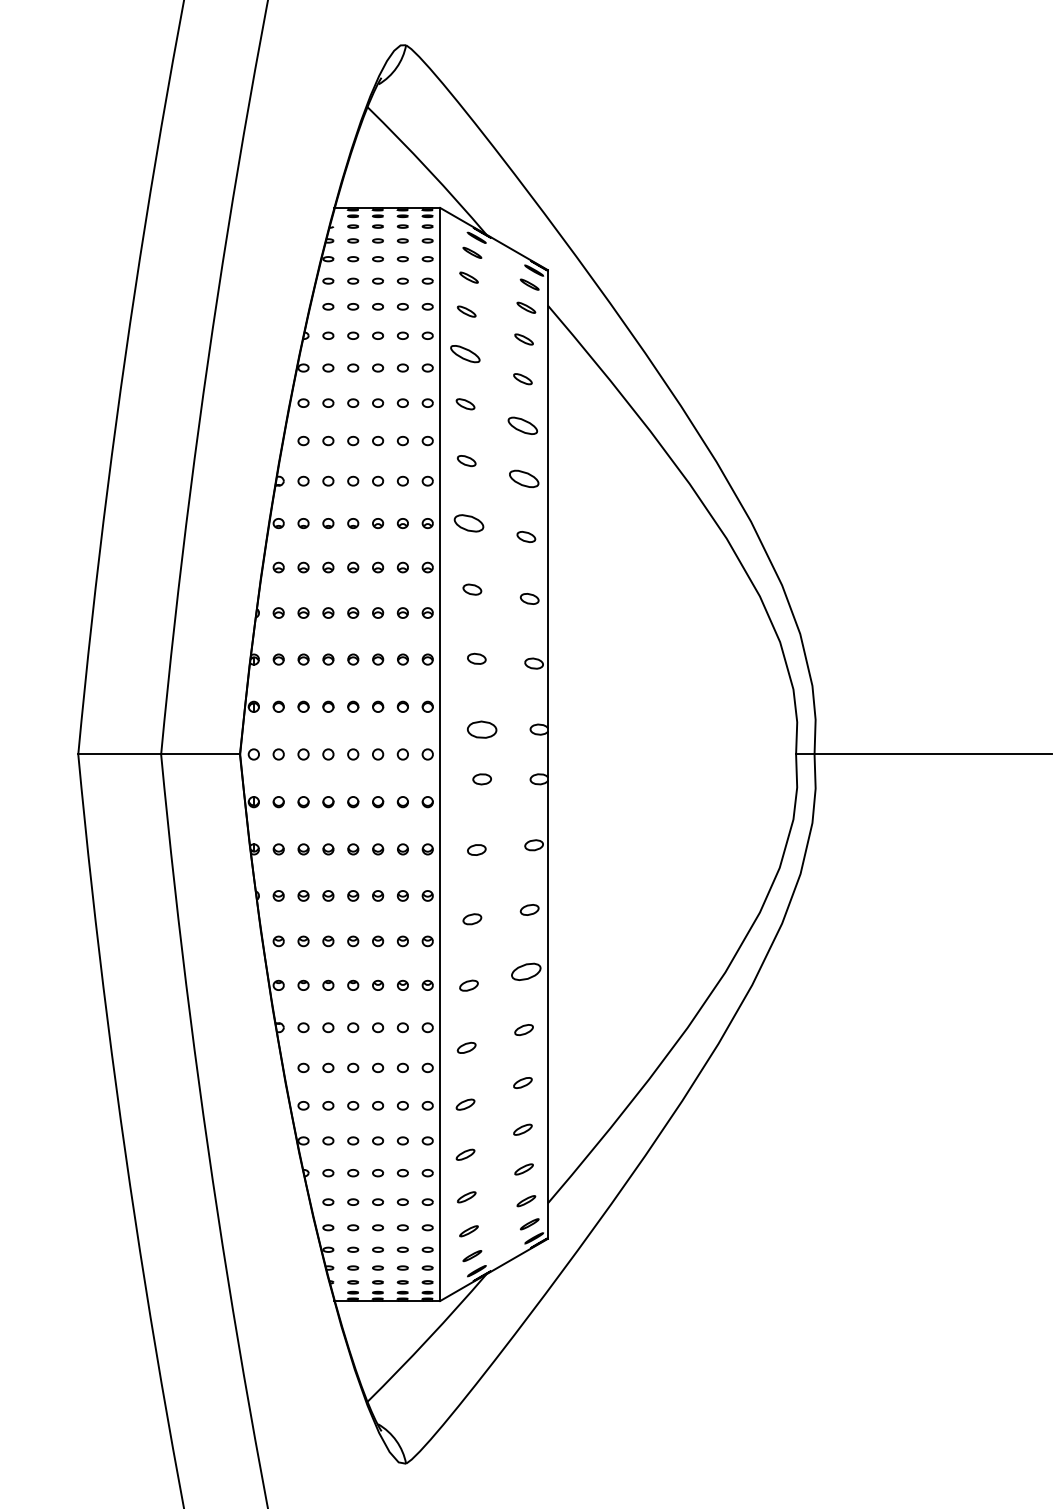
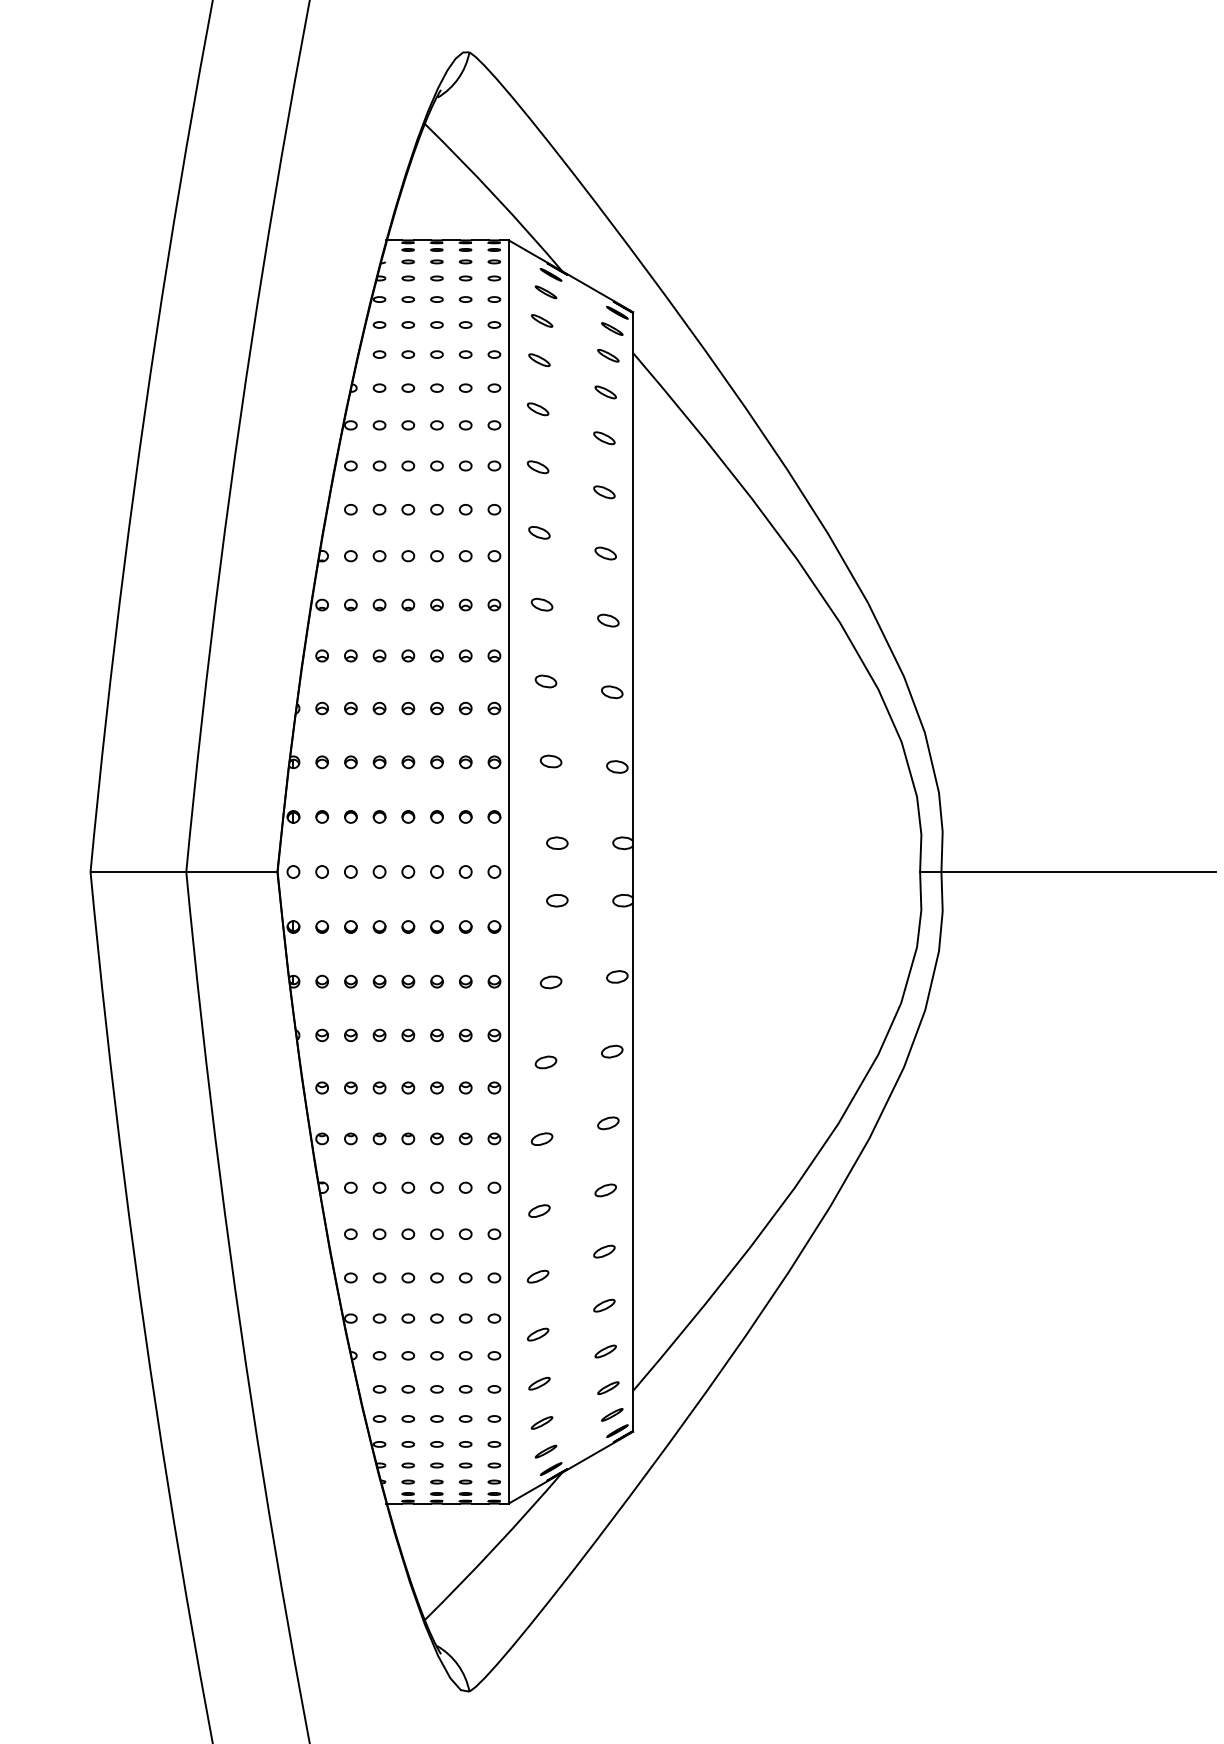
part: (465, 354) -> (538, 409), size x0.62
part: (523, 426) -> (604, 492), size x0.62
part: (523, 478) -> (605, 553), size x0.62
part: (468, 523) -> (541, 604), size x0.62
part: (482, 728) -> (557, 842), size x0.62
part: (526, 972) -> (608, 1123), size x0.62

